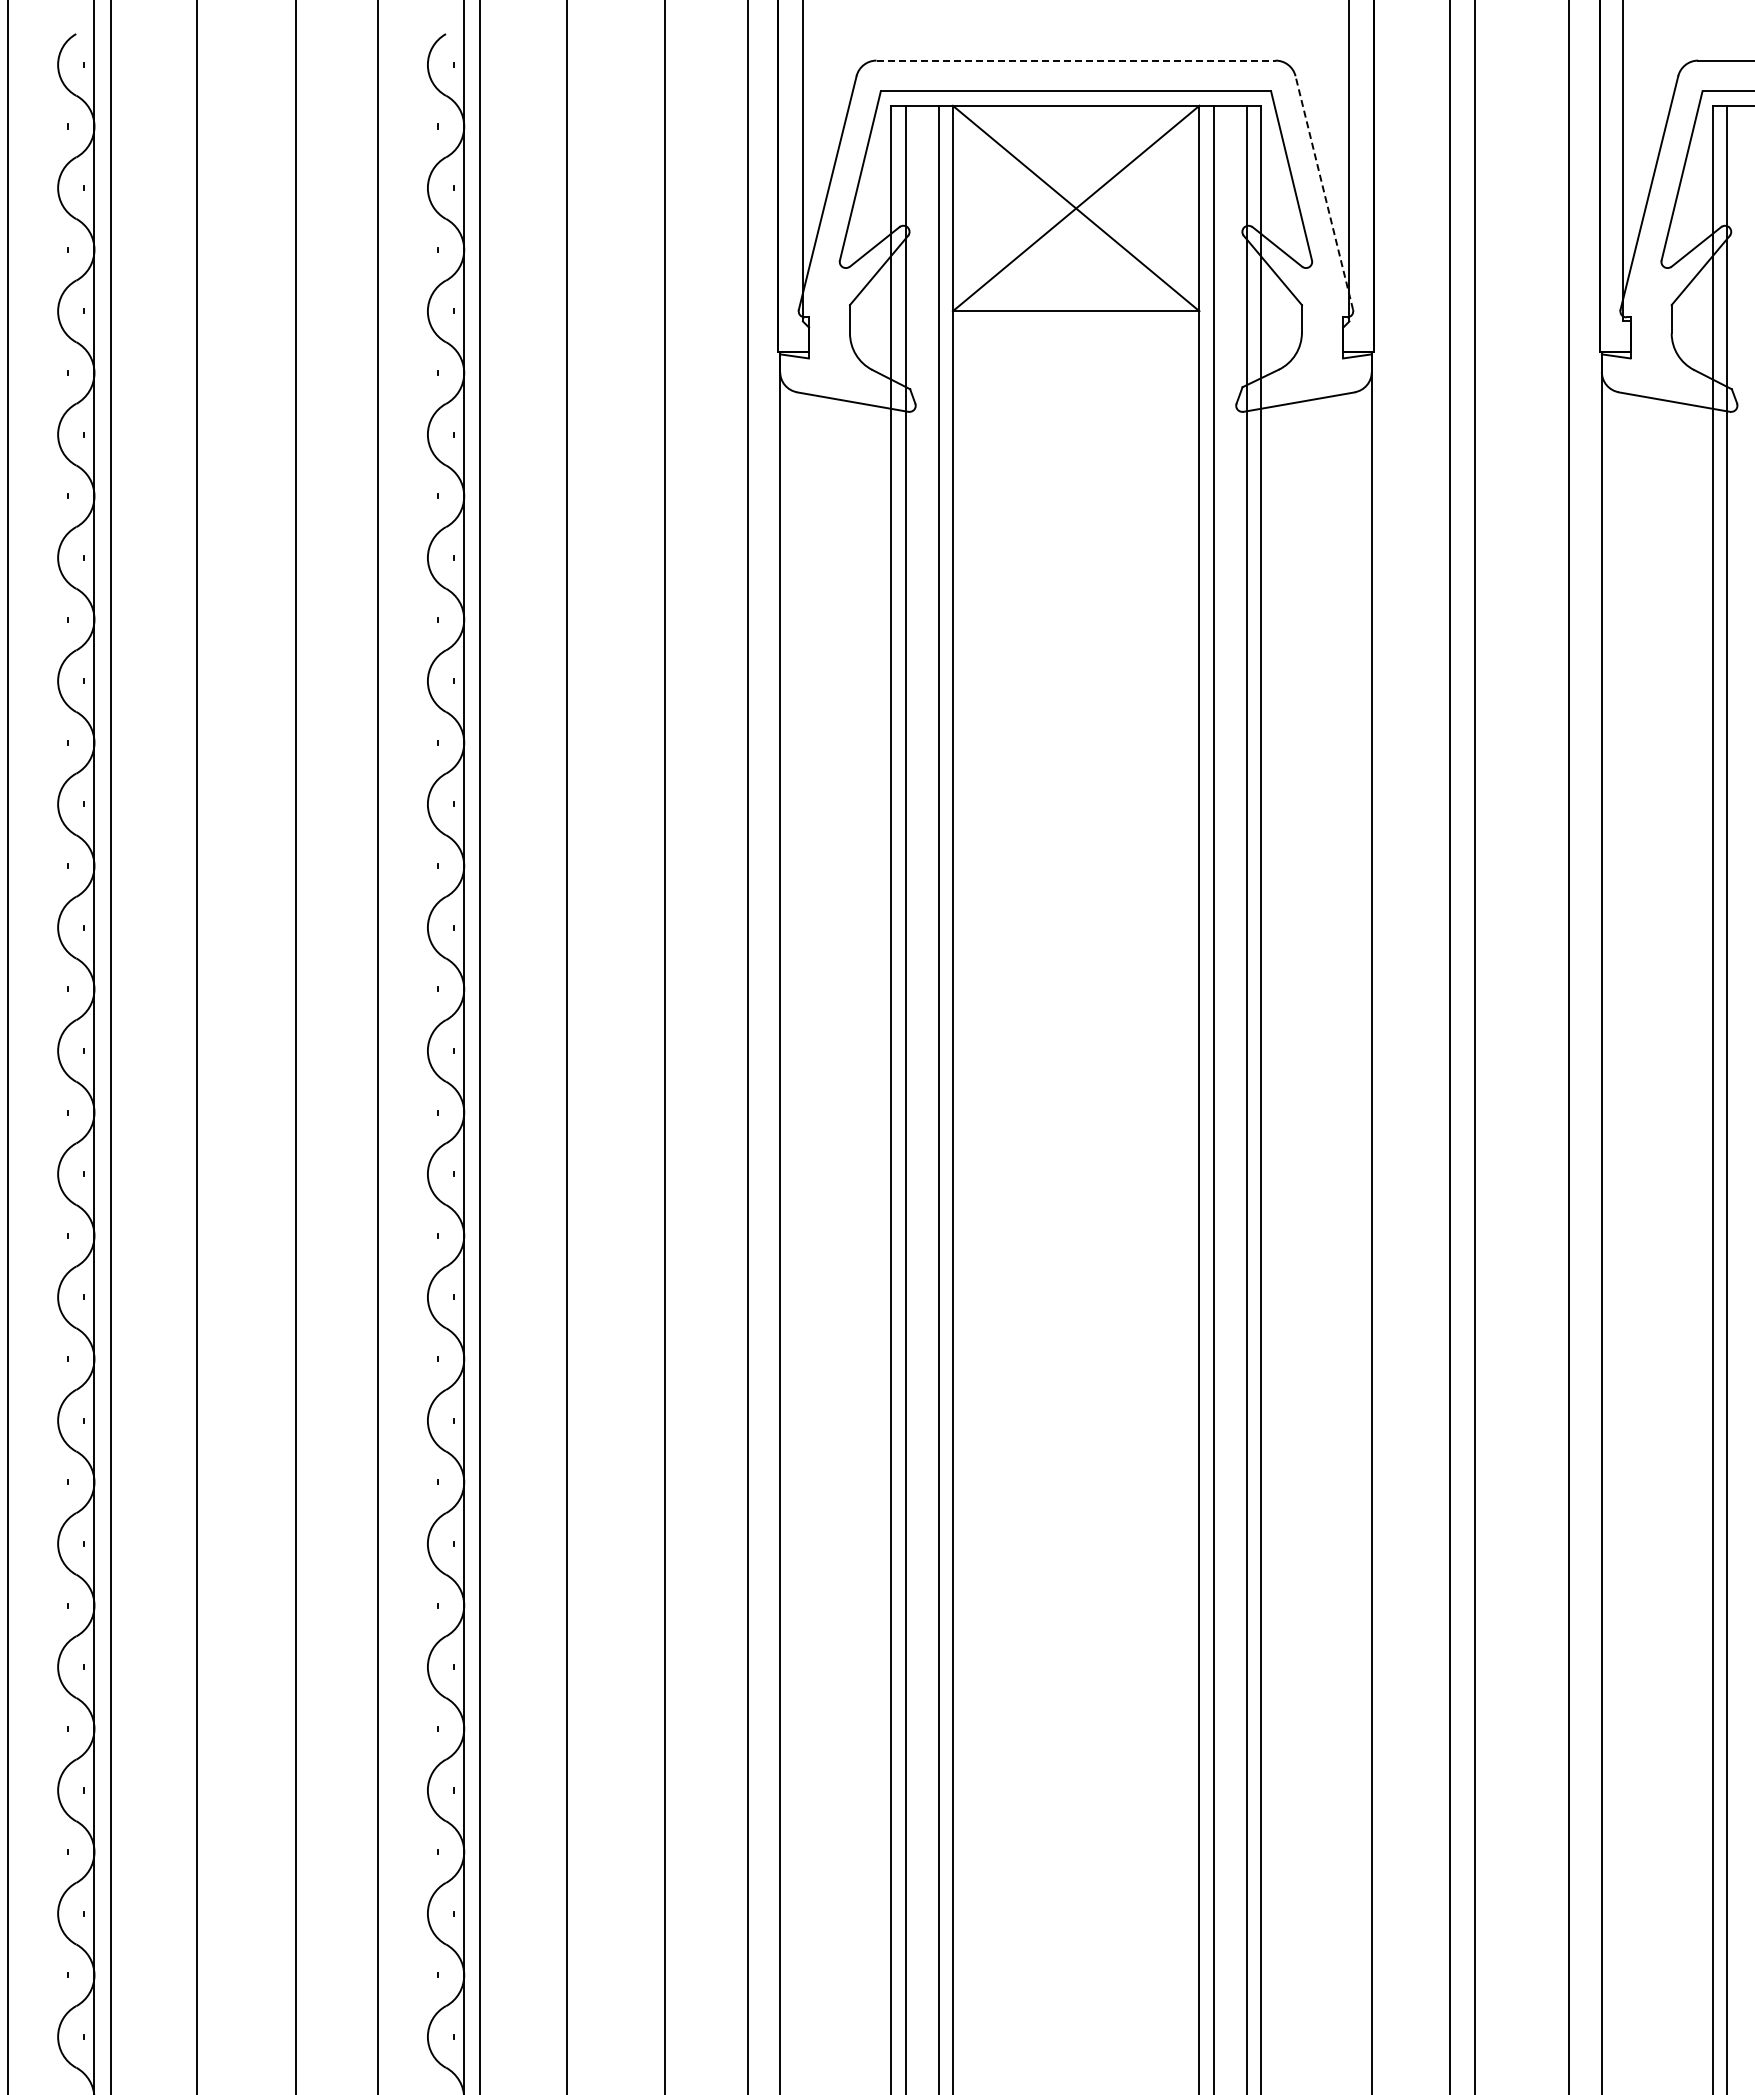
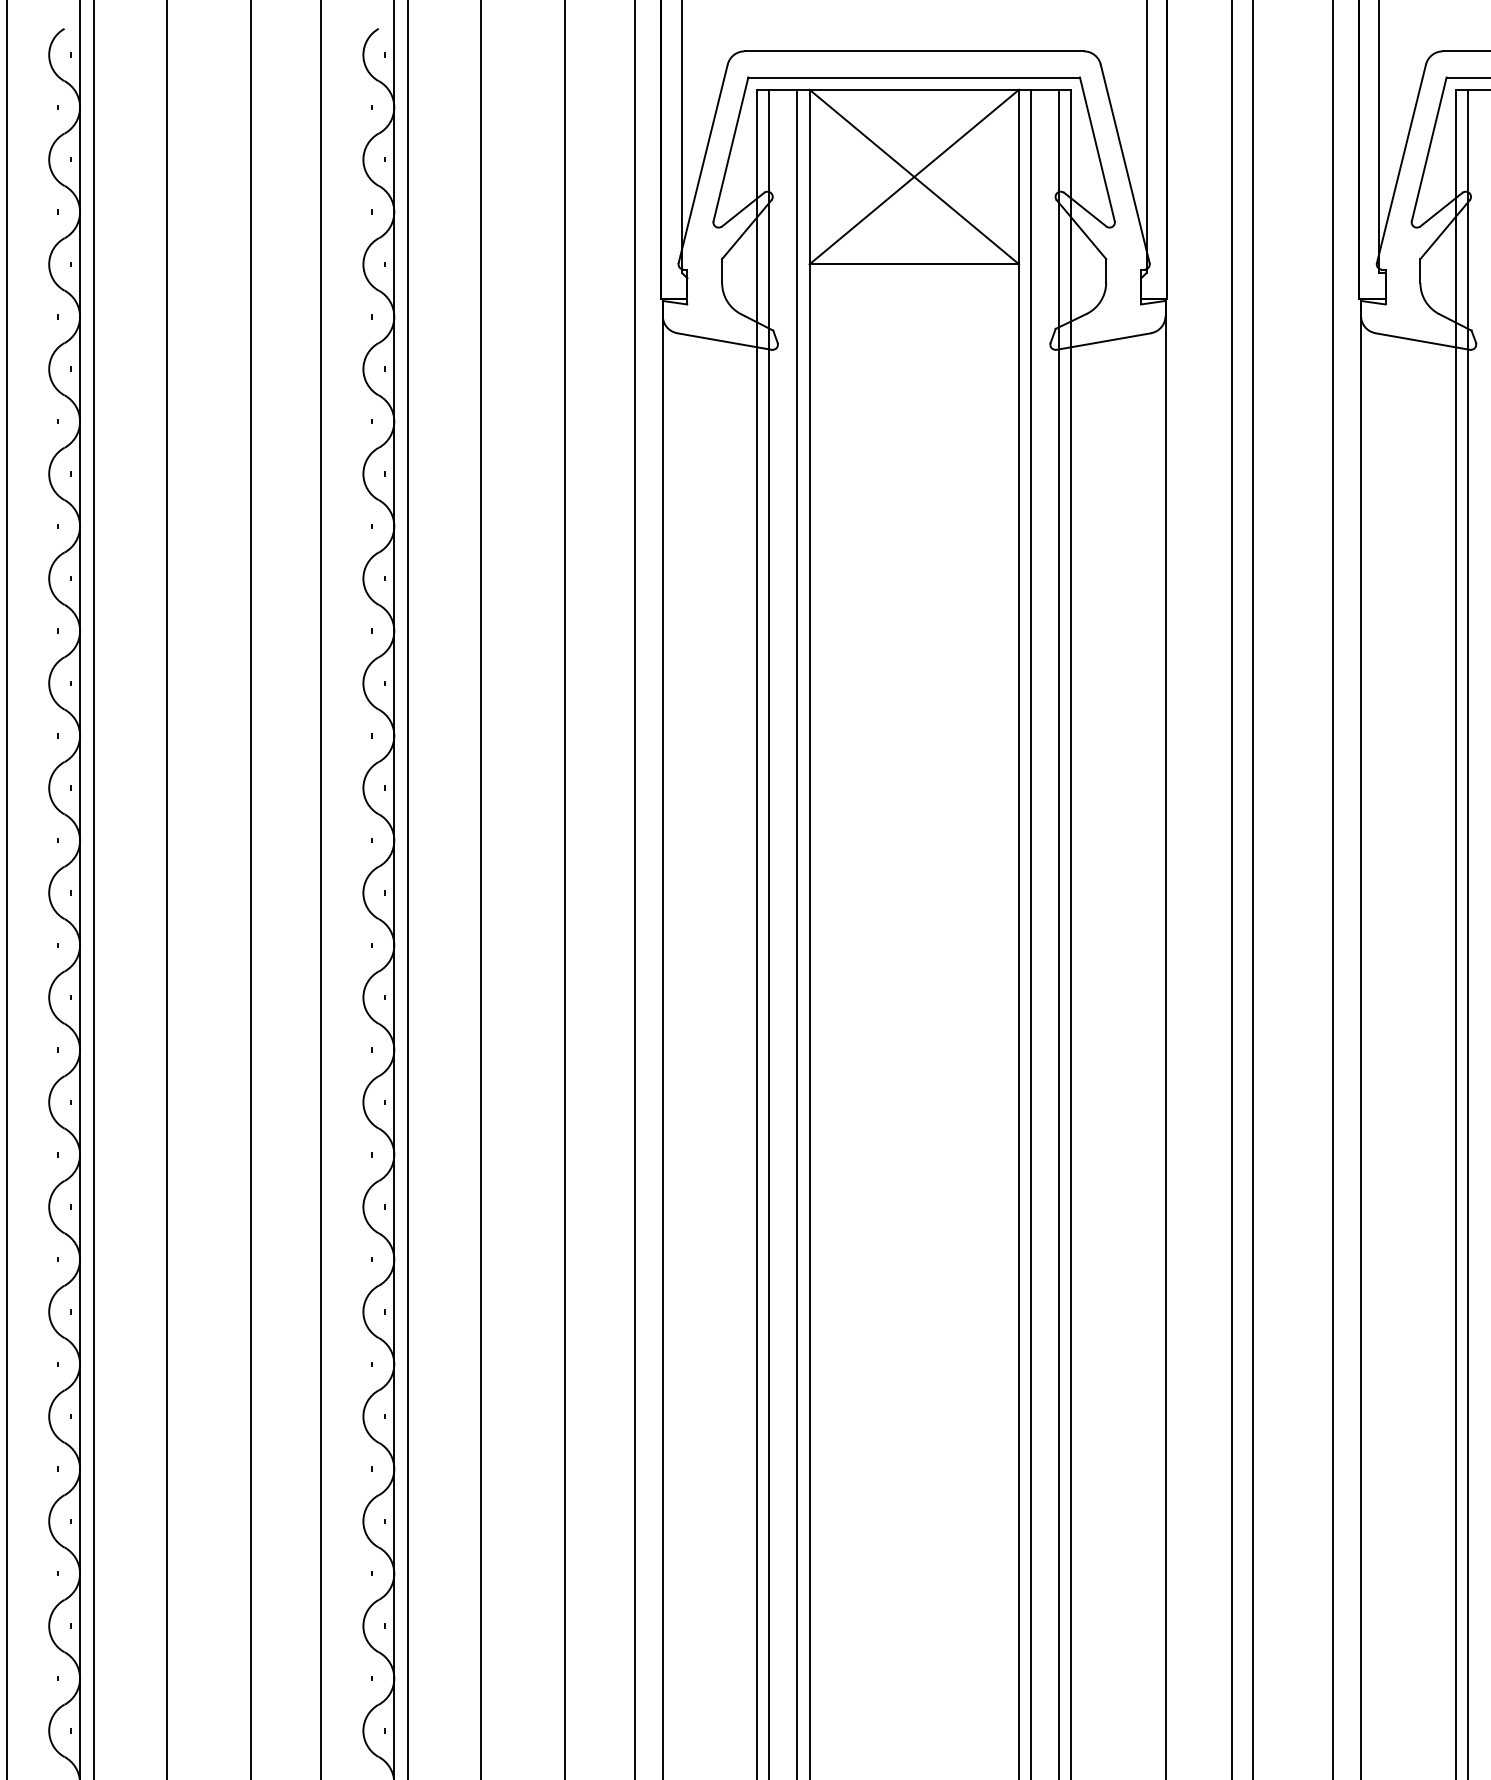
line: (1076, 60) -> (914, 51), dashed -> solid
line: (1324, 192) -> (1125, 163), dashed -> solid

